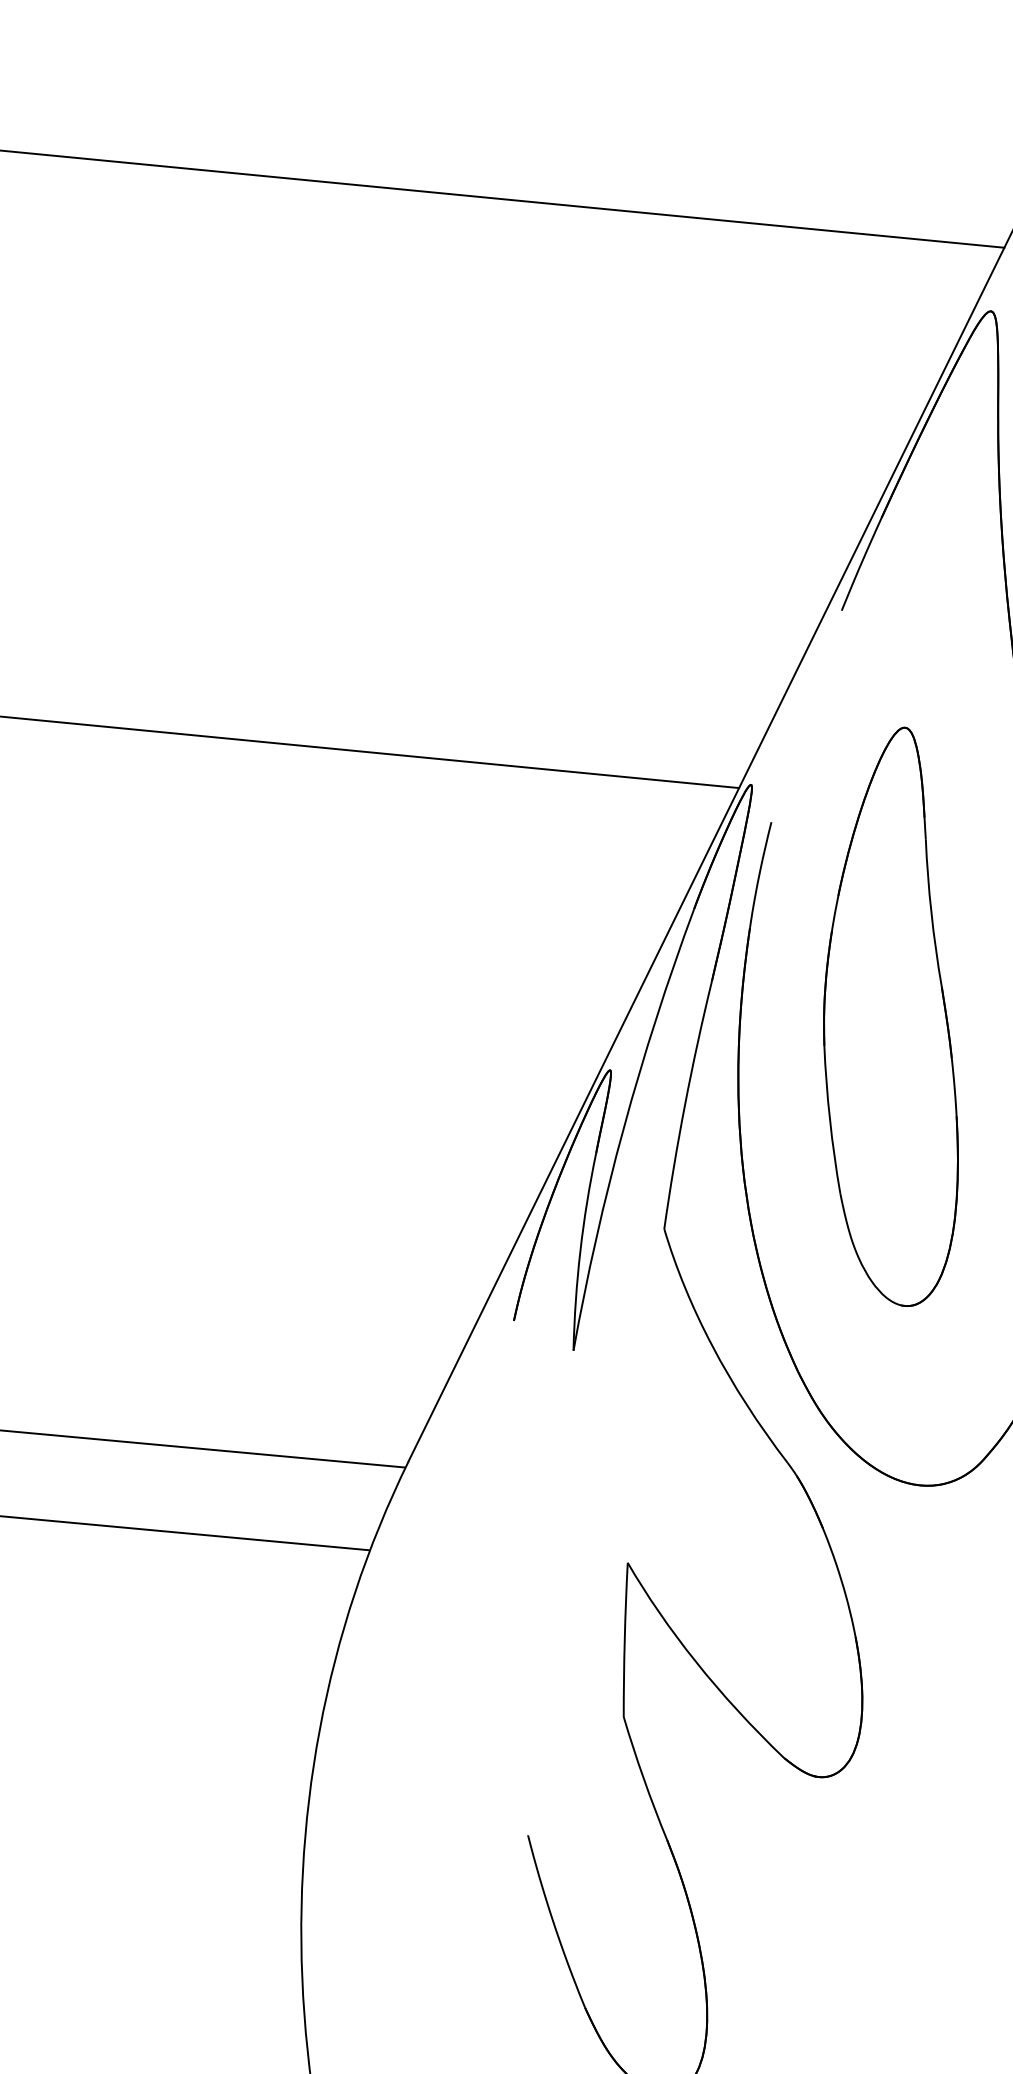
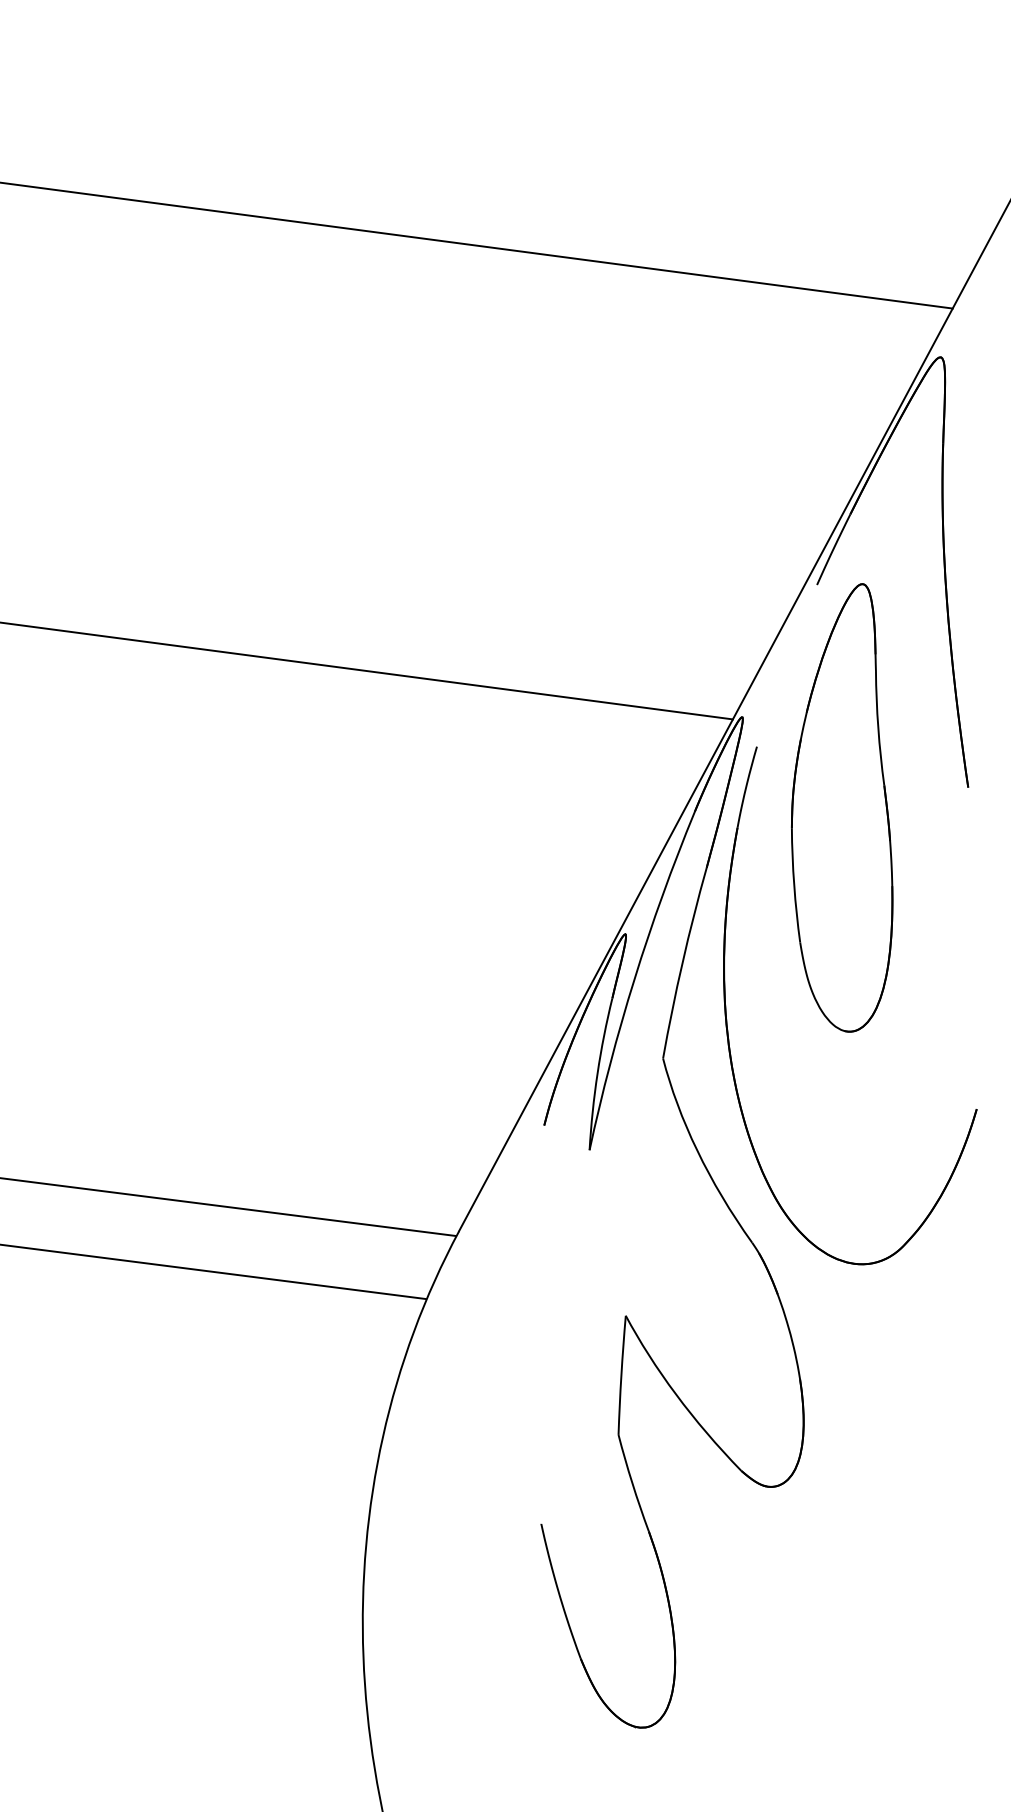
part: (888, 1016) -> (842, 807), moved

